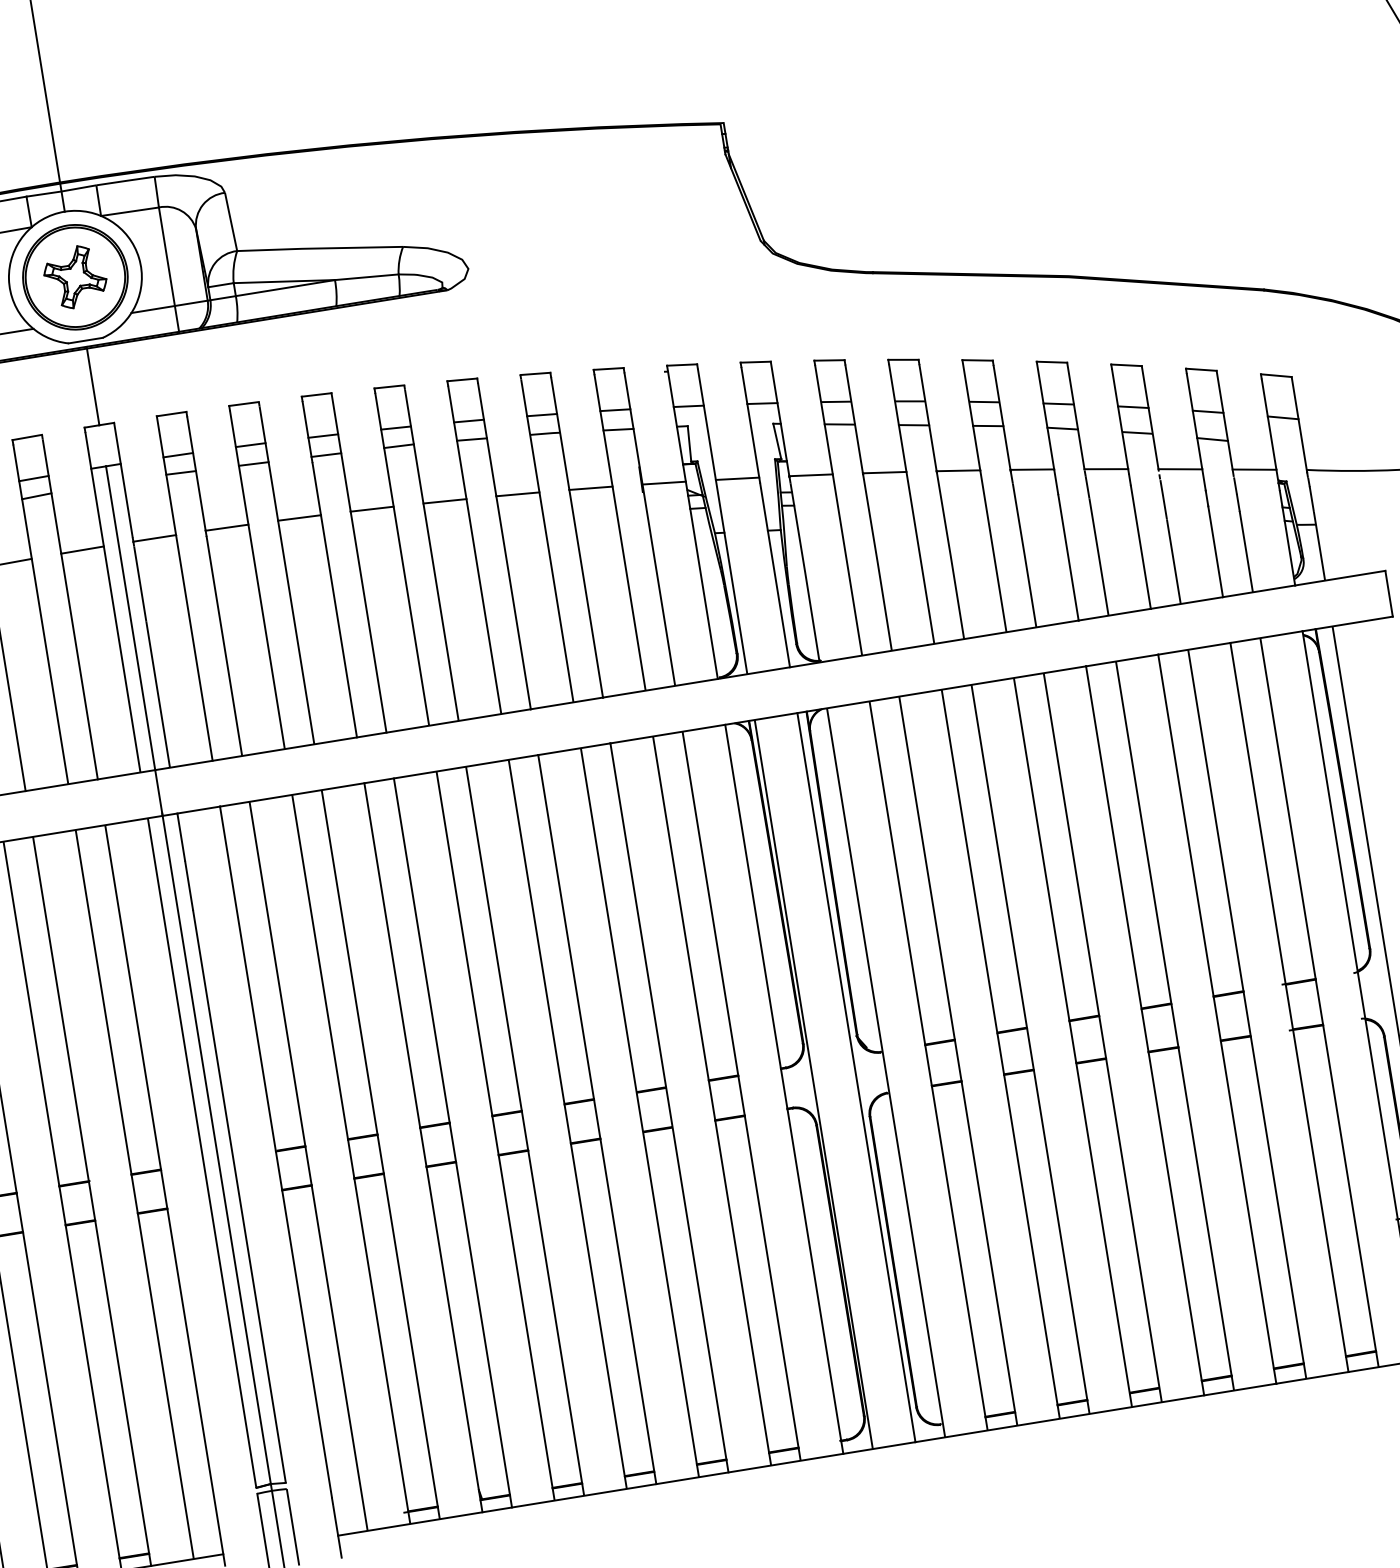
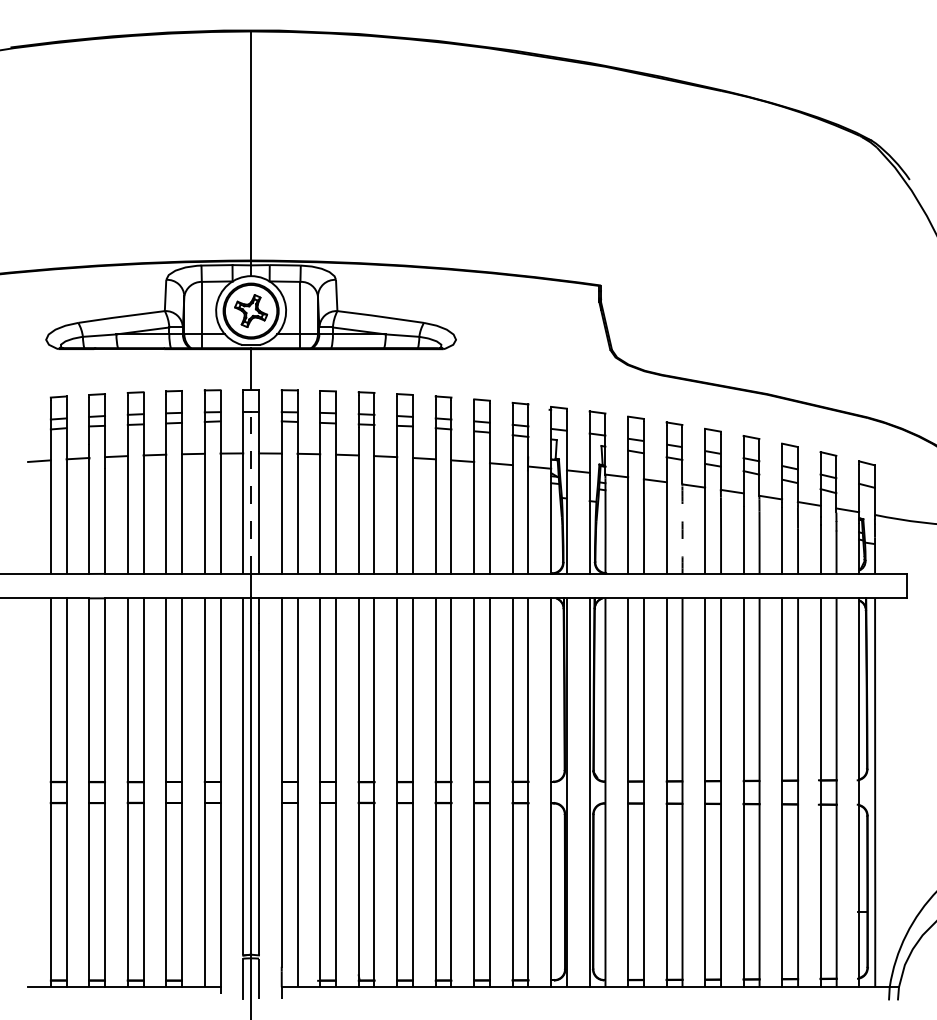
arc: (950, 555) -> (682, 529), solid -> dashed
line: (131, 617) -> (251, 492), solid -> dashed

